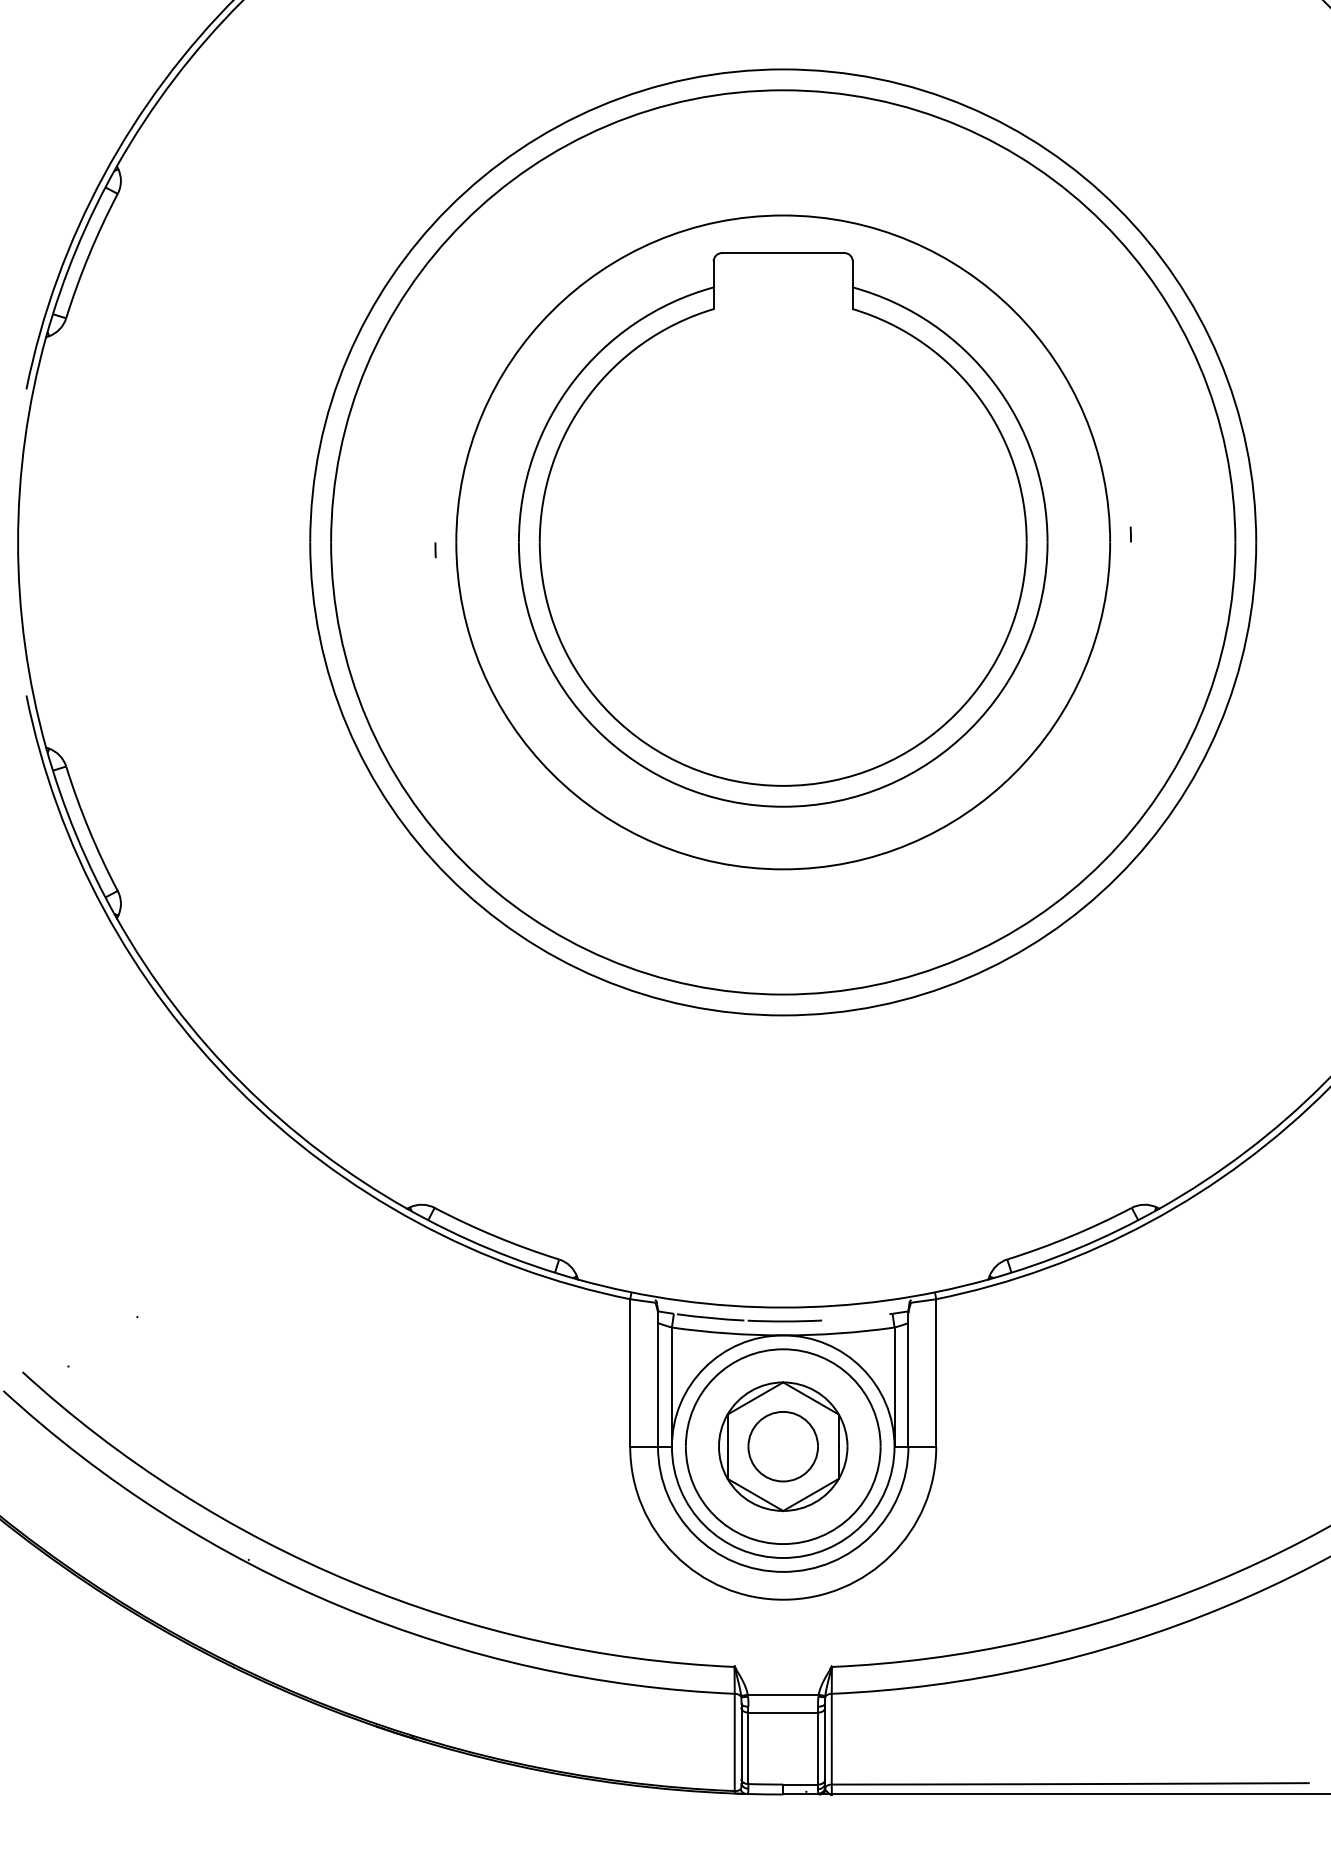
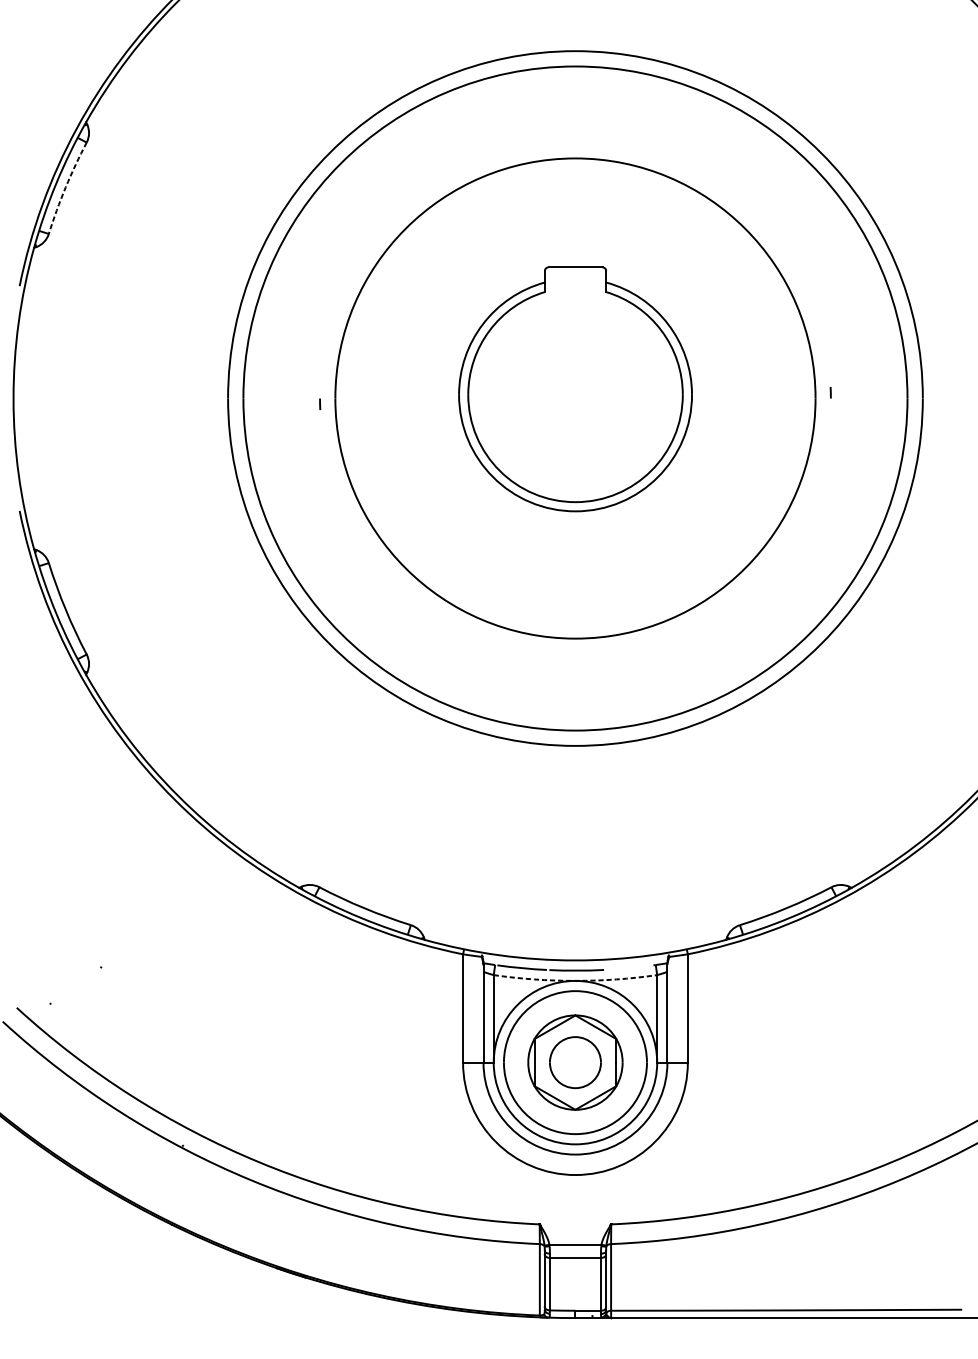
arc: (89, 254) -> (65, 187), solid -> dashed
part: (783, 529) -> (575, 389), size x0.6
arc: (783, 1335) -> (575, 980), solid -> dashed

